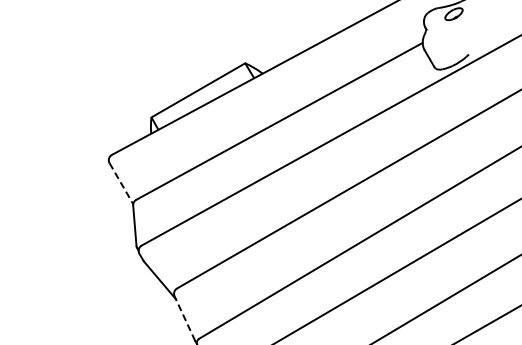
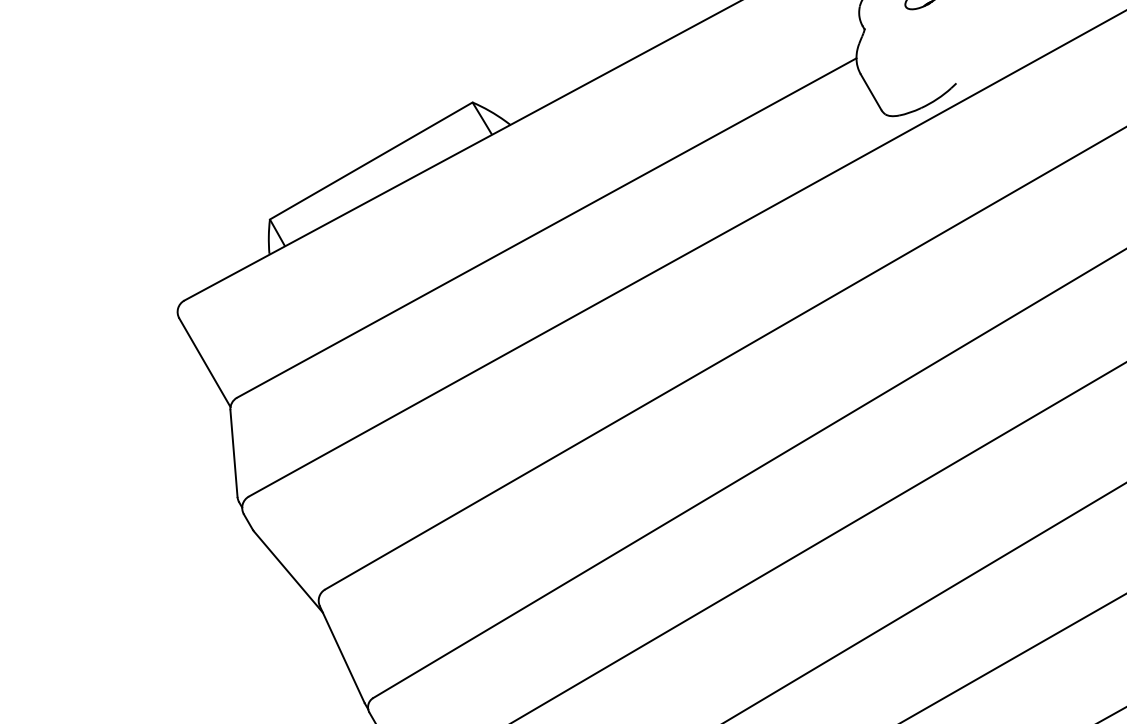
line: (121, 183) -> (205, 362), dashed -> solid
line: (184, 318) -> (341, 654), dashed -> solid

